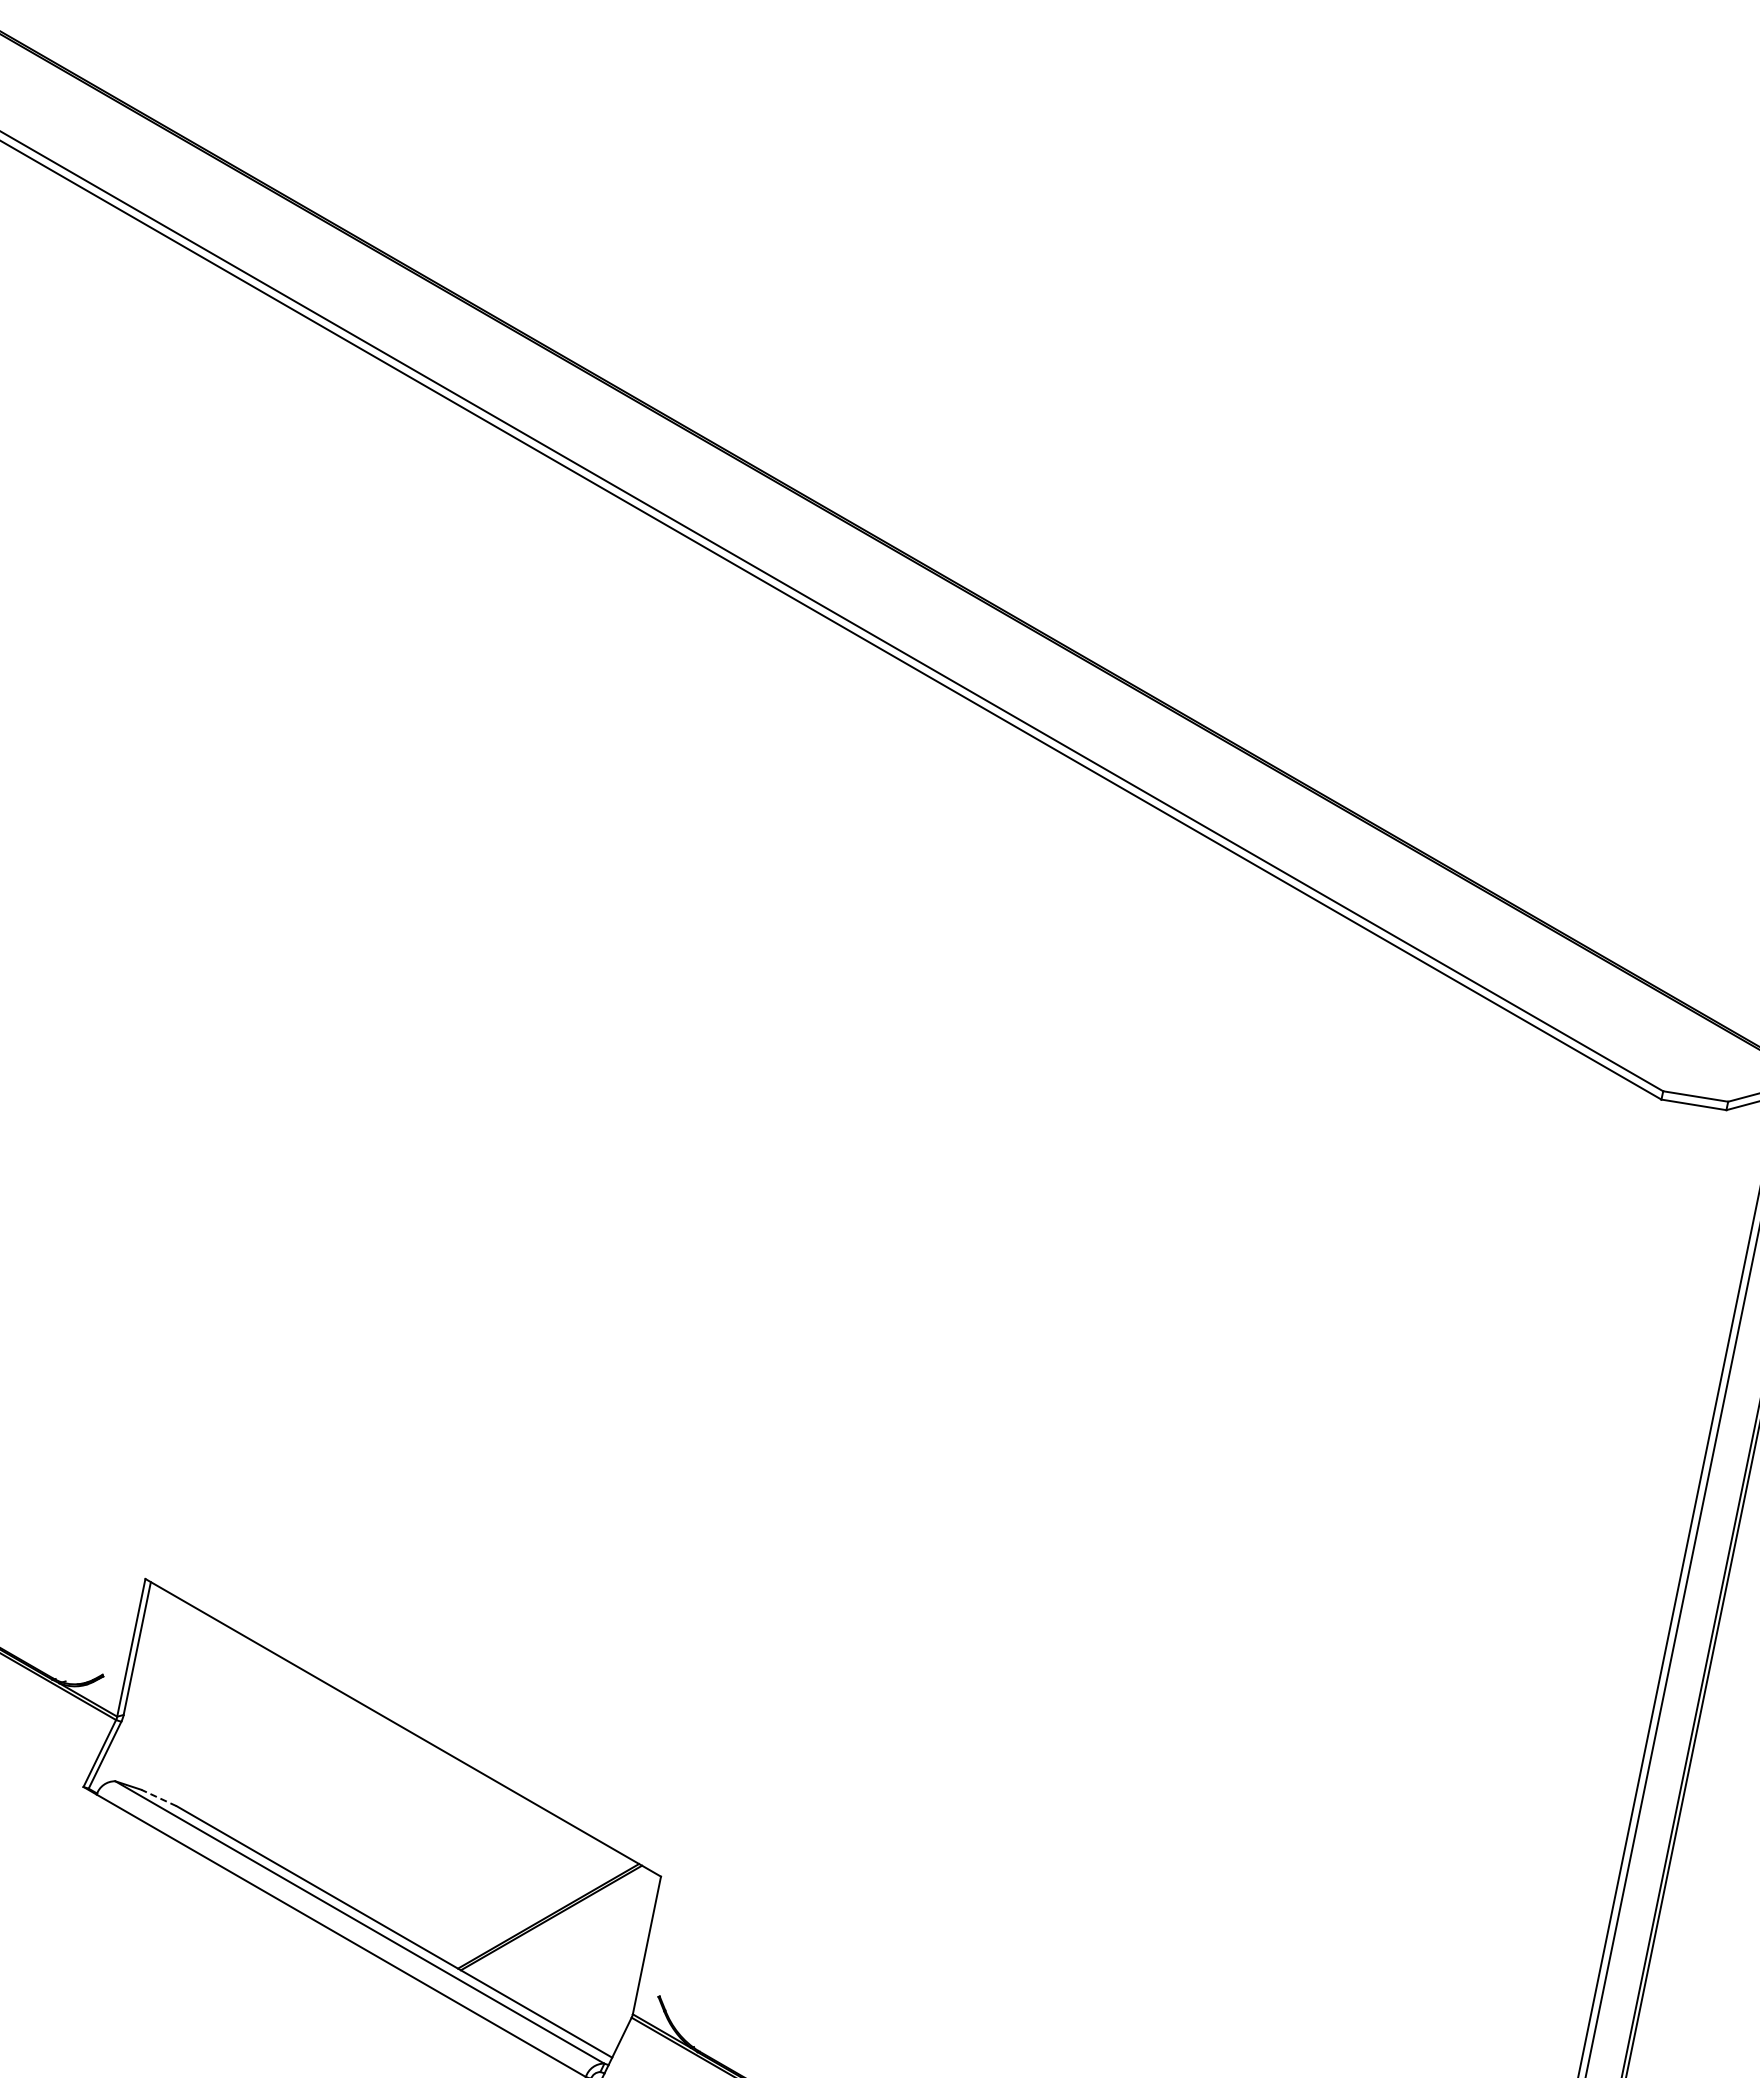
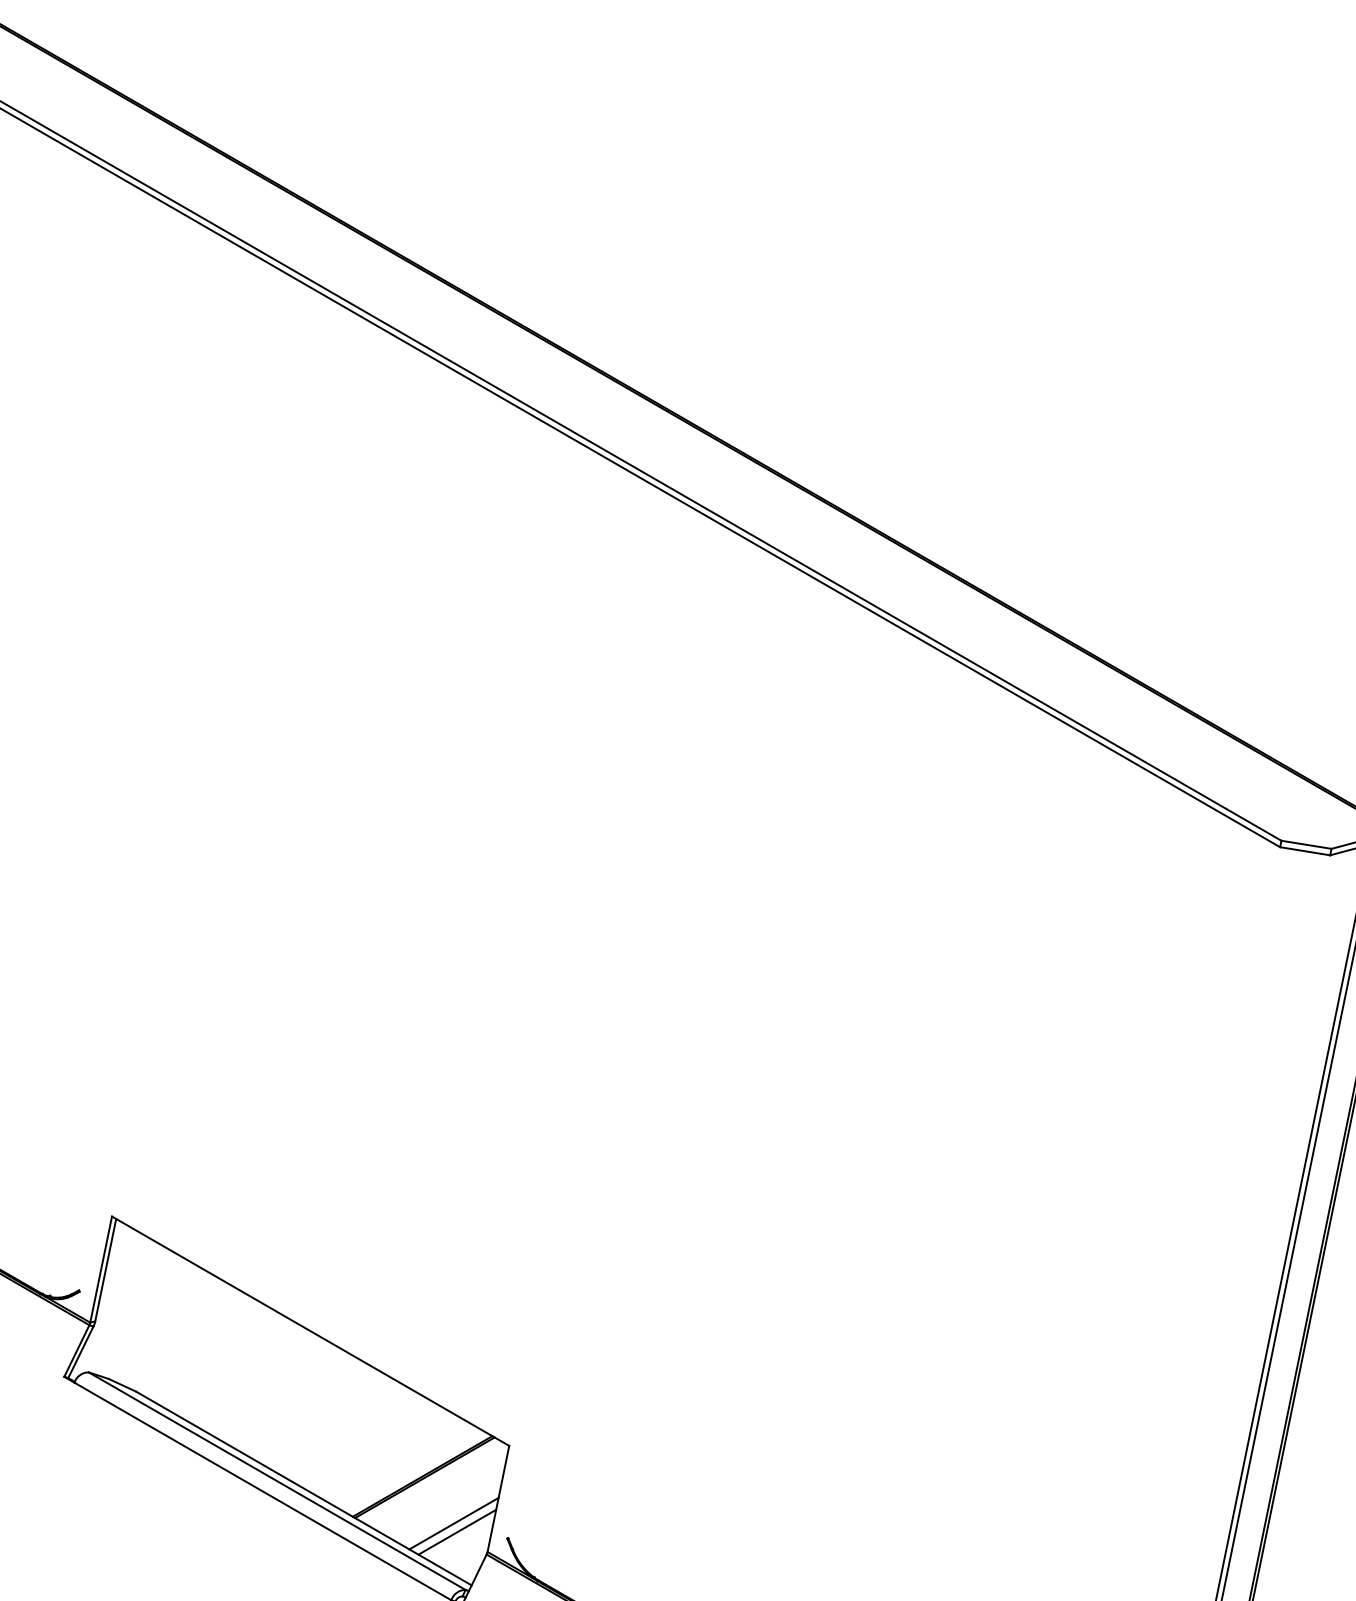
line: (159, 1798) -> (122, 1385), dashed -> solid
line: (589, 1977) -> (454, 1523), added
line: (593, 1988) -> (457, 1532), added

